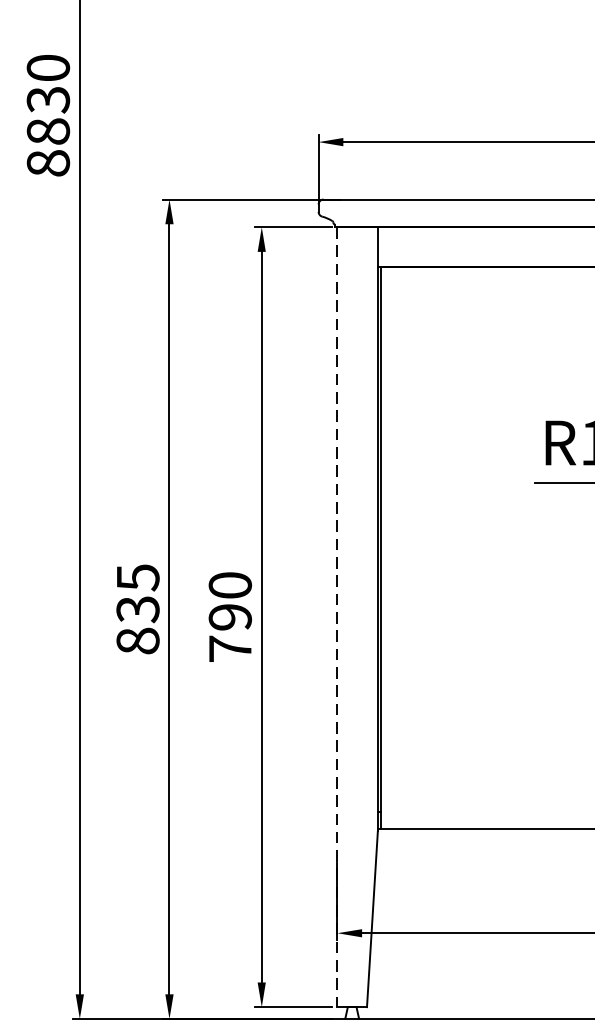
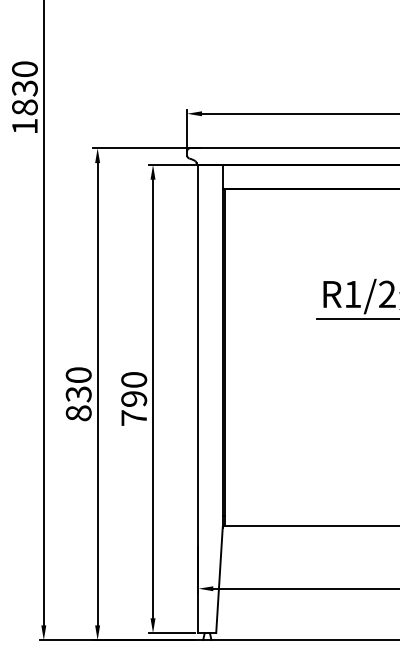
text: (47, 163) -> (24, 126), 8830 -> 1830
text: (137, 578) -> (78, 375), 835 -> 830
line: (337, 618) -> (198, 399), dashed -> solid

